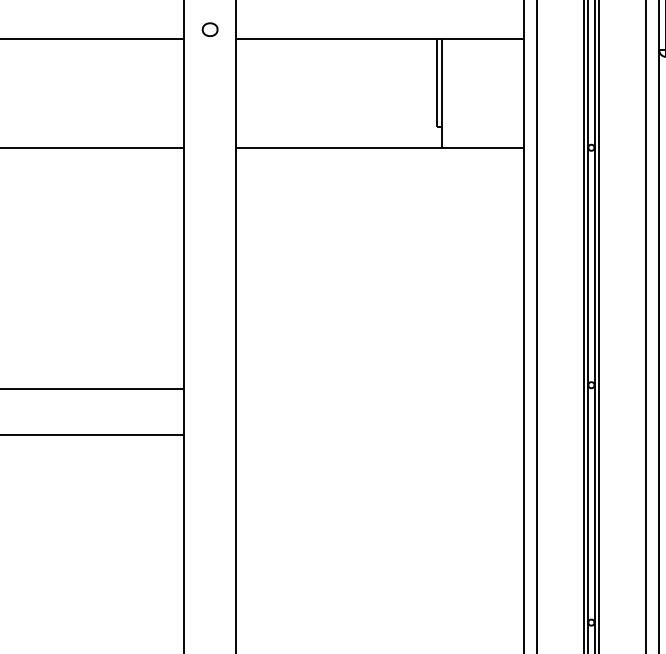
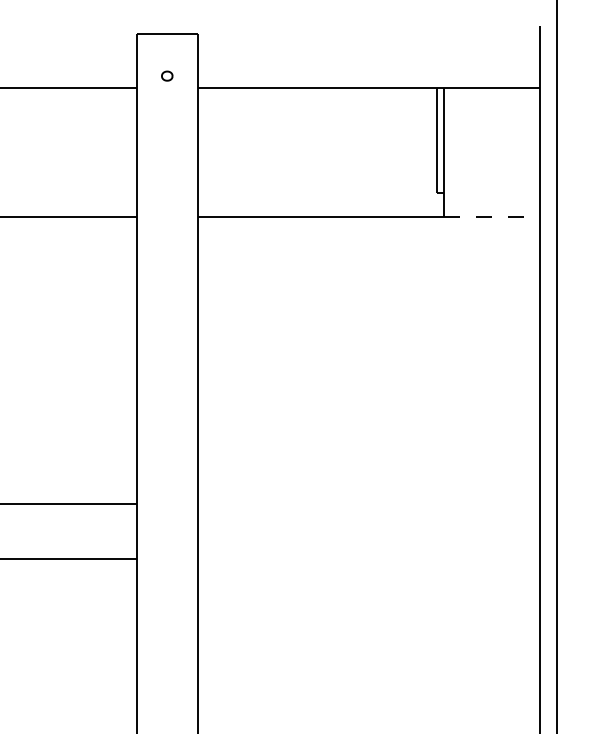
part: (209, 29) -> (166, 75), size x0.6
line: (482, 147) -> (491, 216), solid -> dashed

